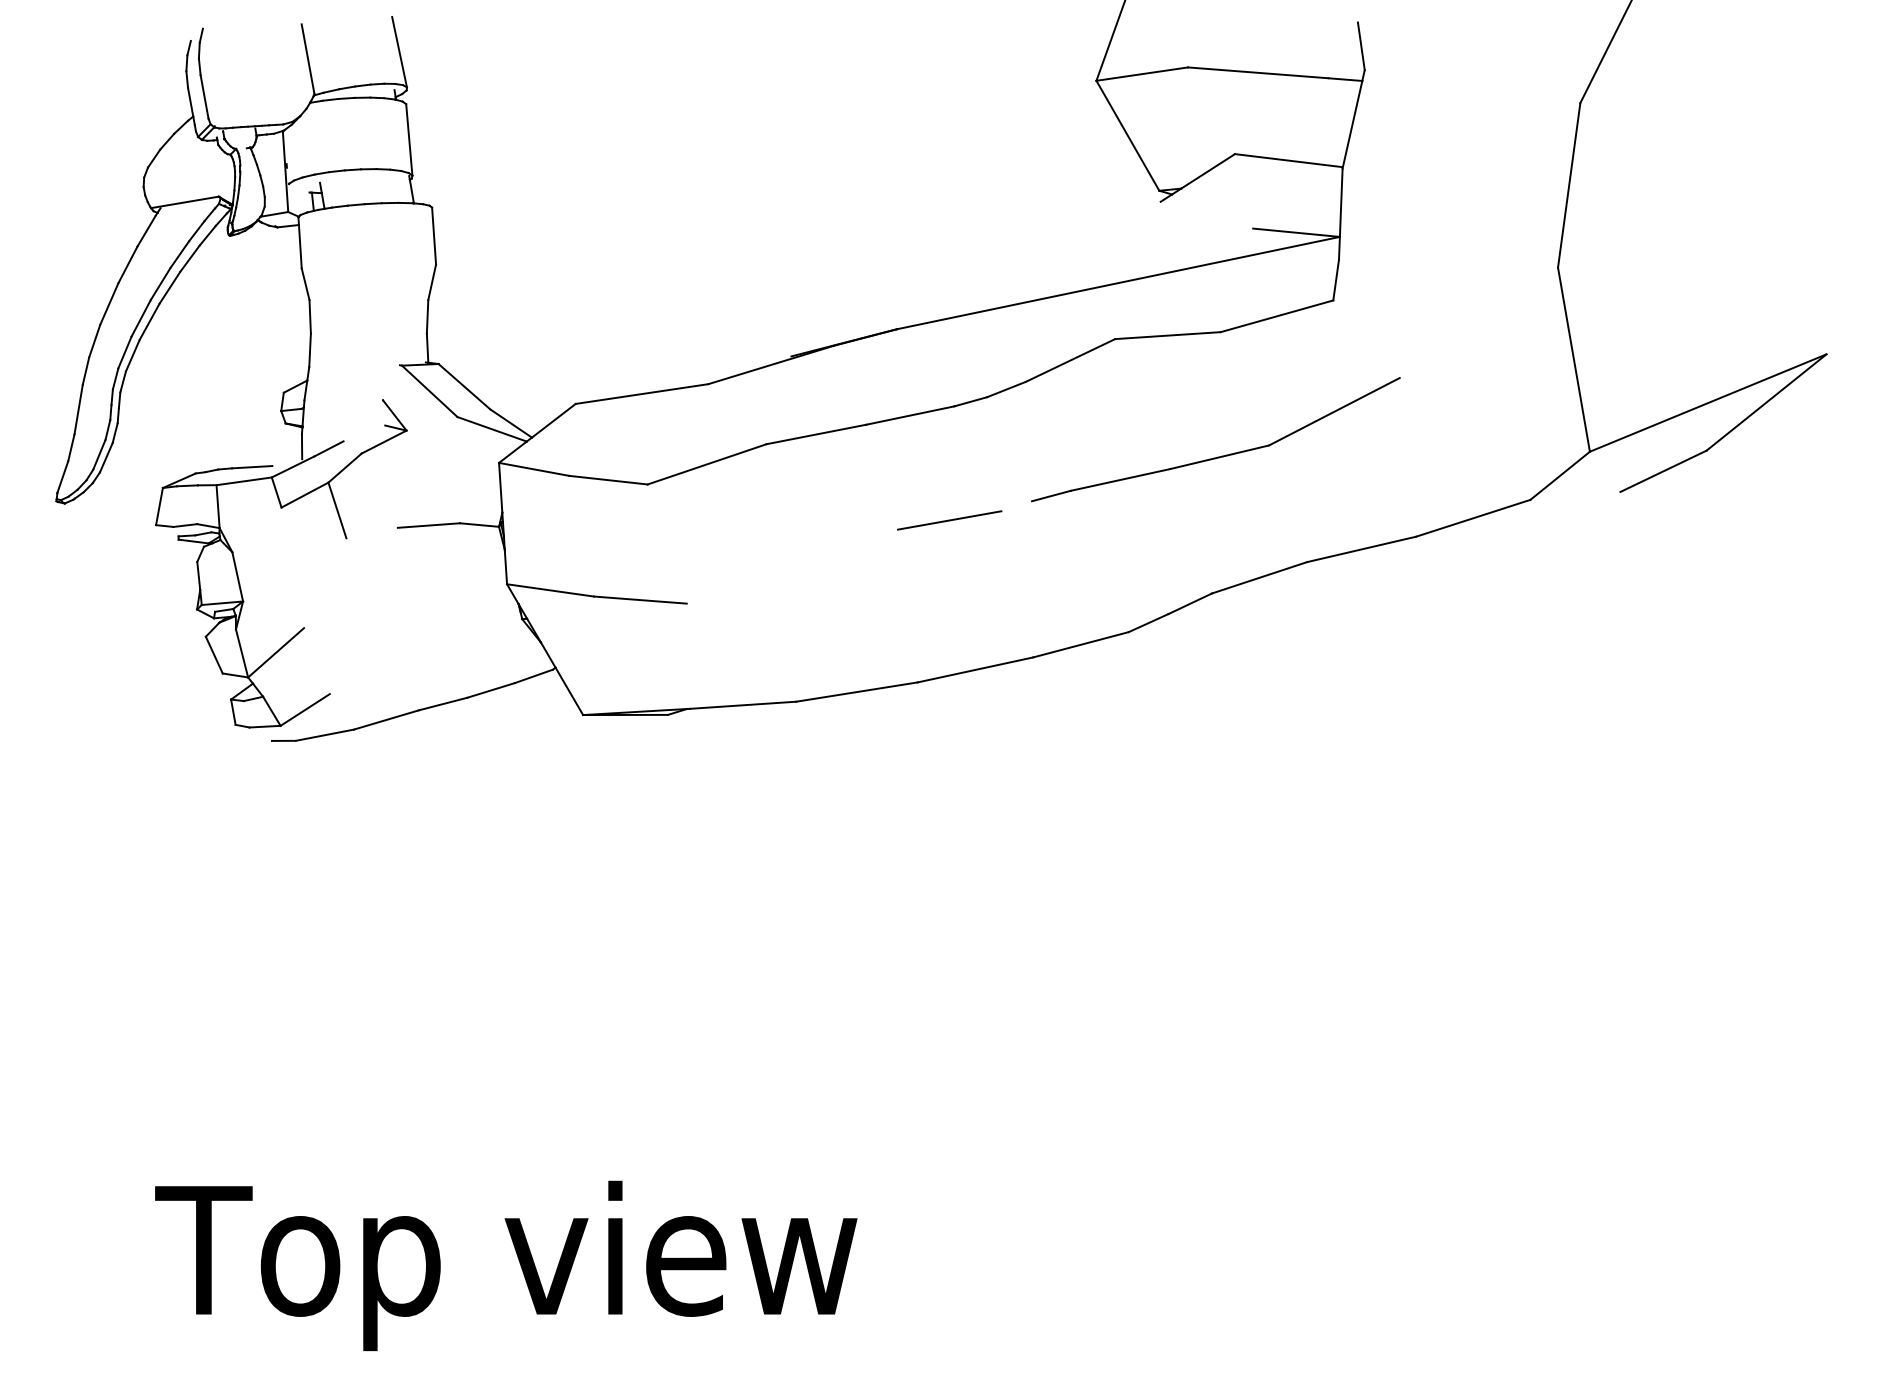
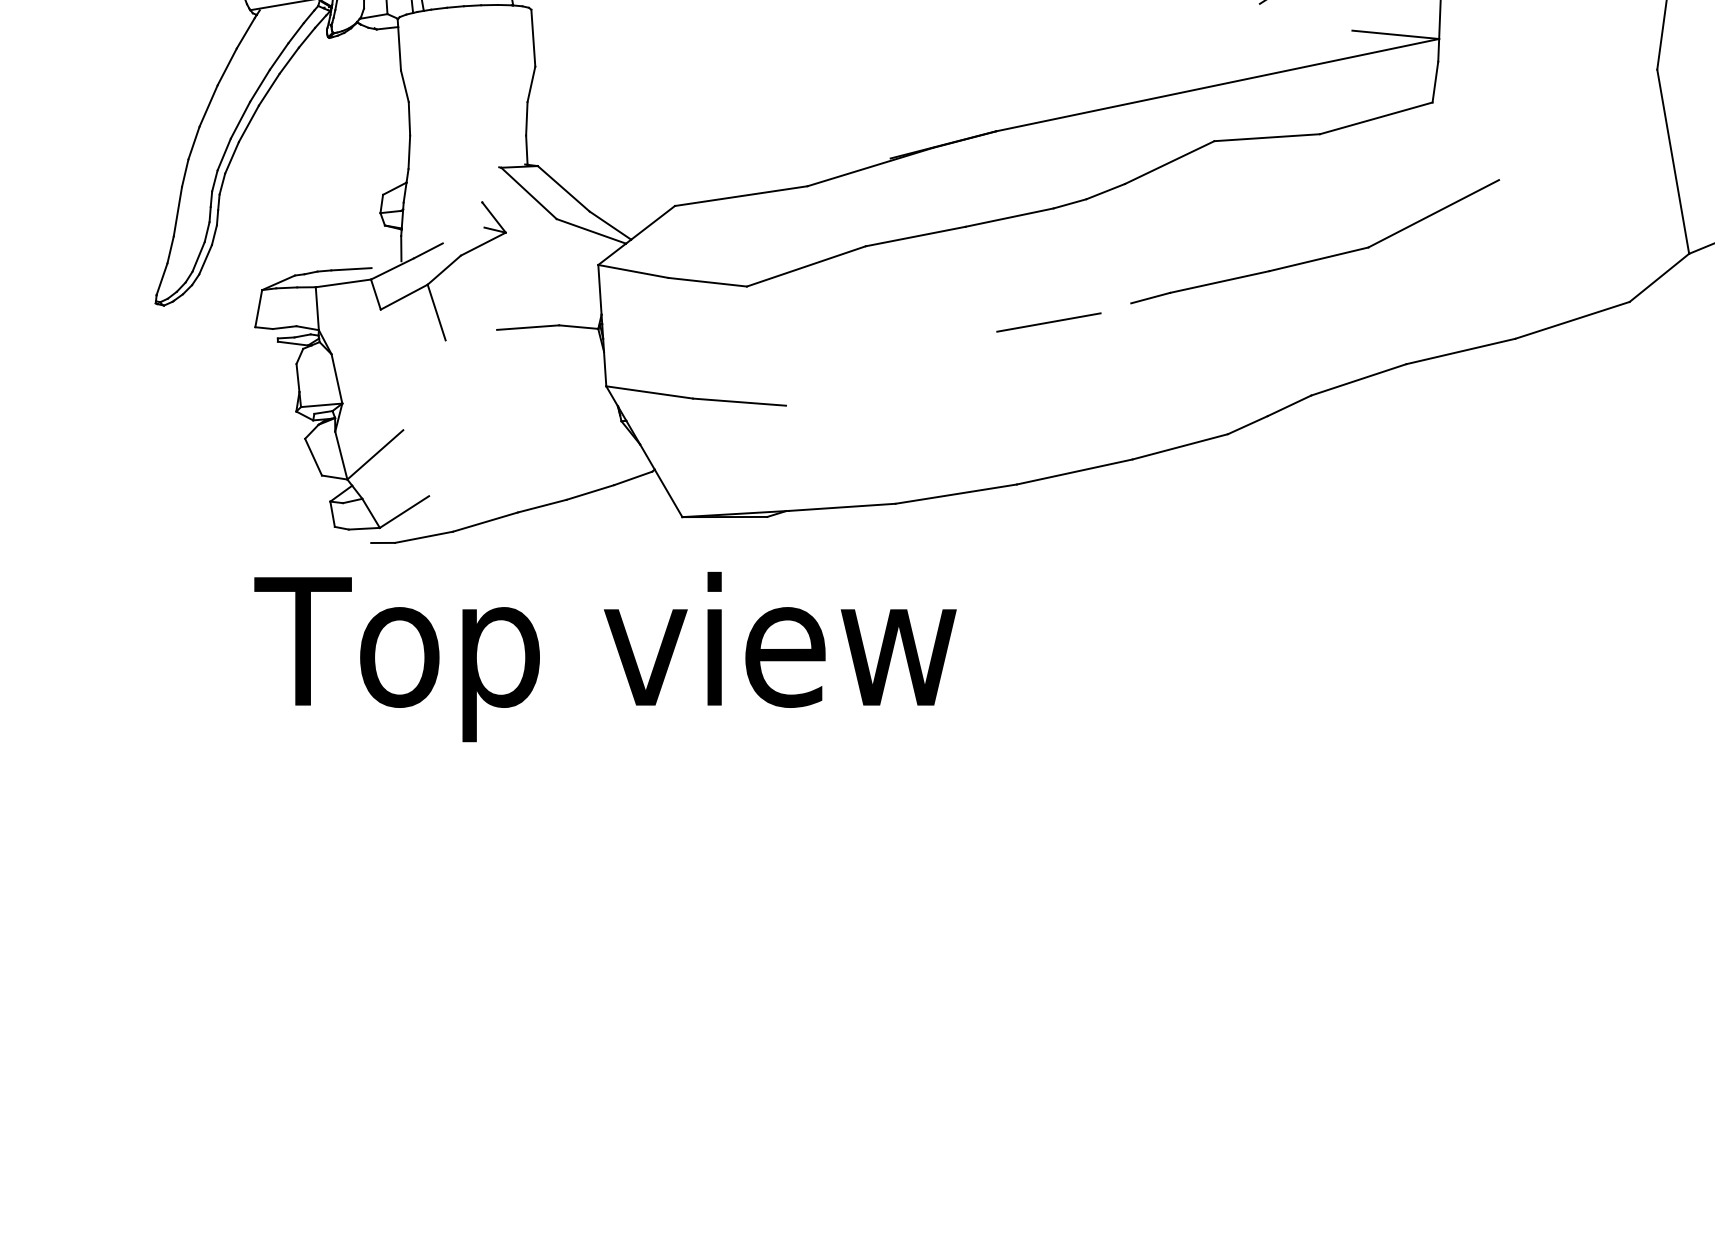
text: (506, 1265) -> (605, 656), moved

